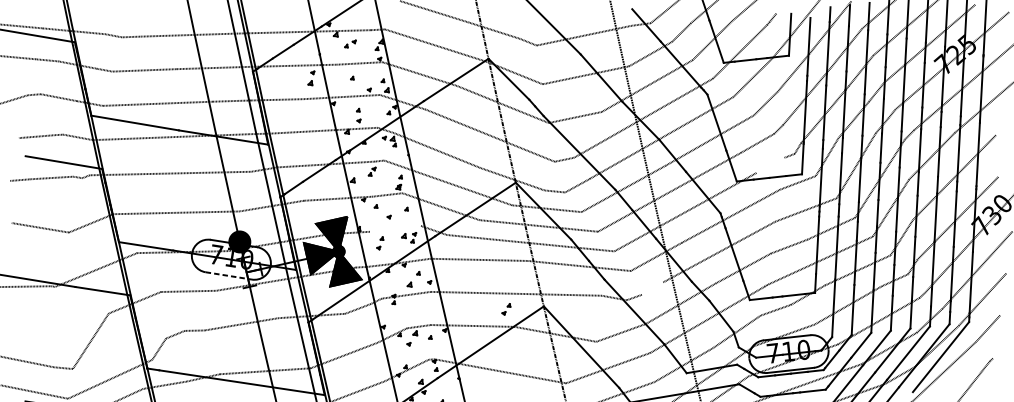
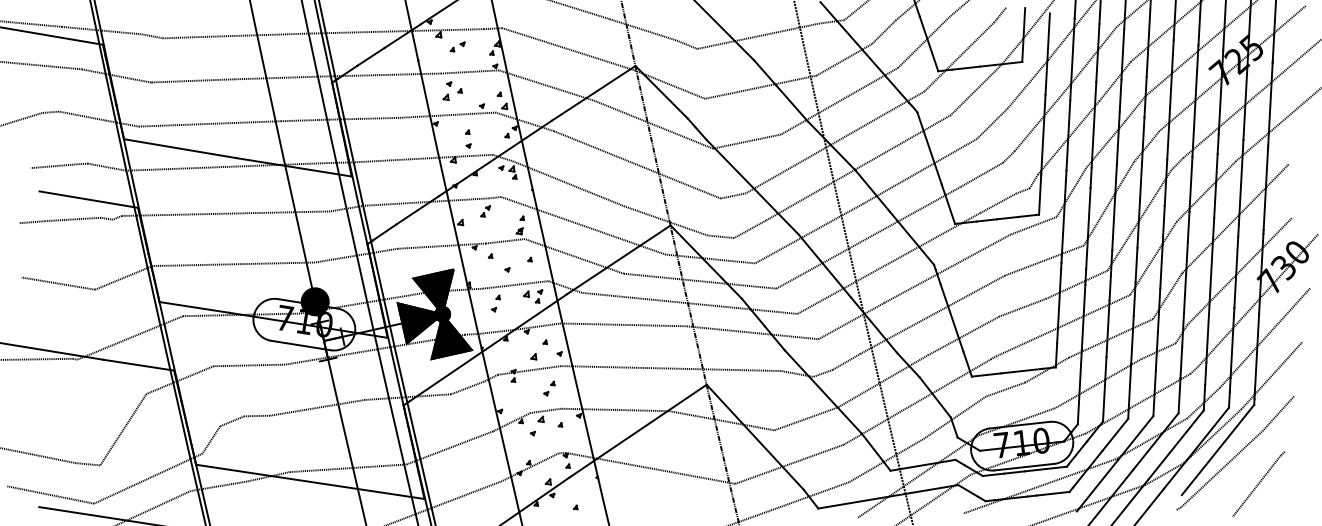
part: (311, 77) -> (447, 90), moved
line: (770, 165) -> (998, 203), added
line: (395, 228) -> (515, 284), added
line: (229, 275) -> (301, 345), dashed -> solid
line: (652, 288) -> (846, 361), added
part: (506, 309) -> (549, 388), moved

